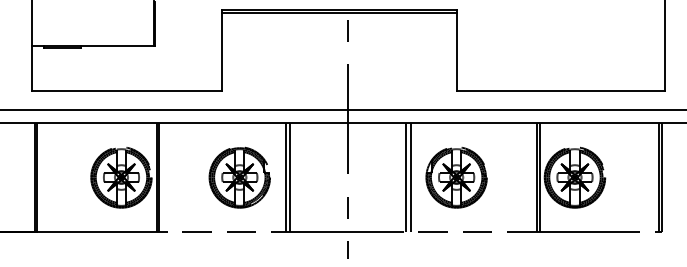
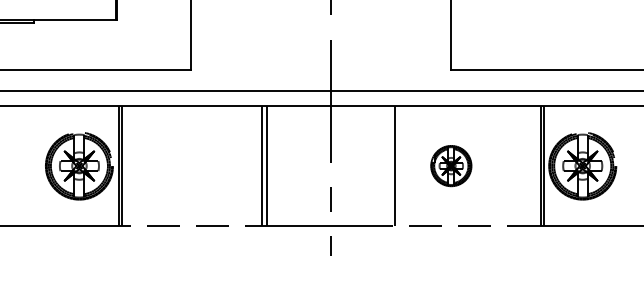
part: (239, 177) -> (210, 166), removed
line: (410, 177) -> (400, 166), removed
part: (456, 177) -> (451, 166), size x0.6

